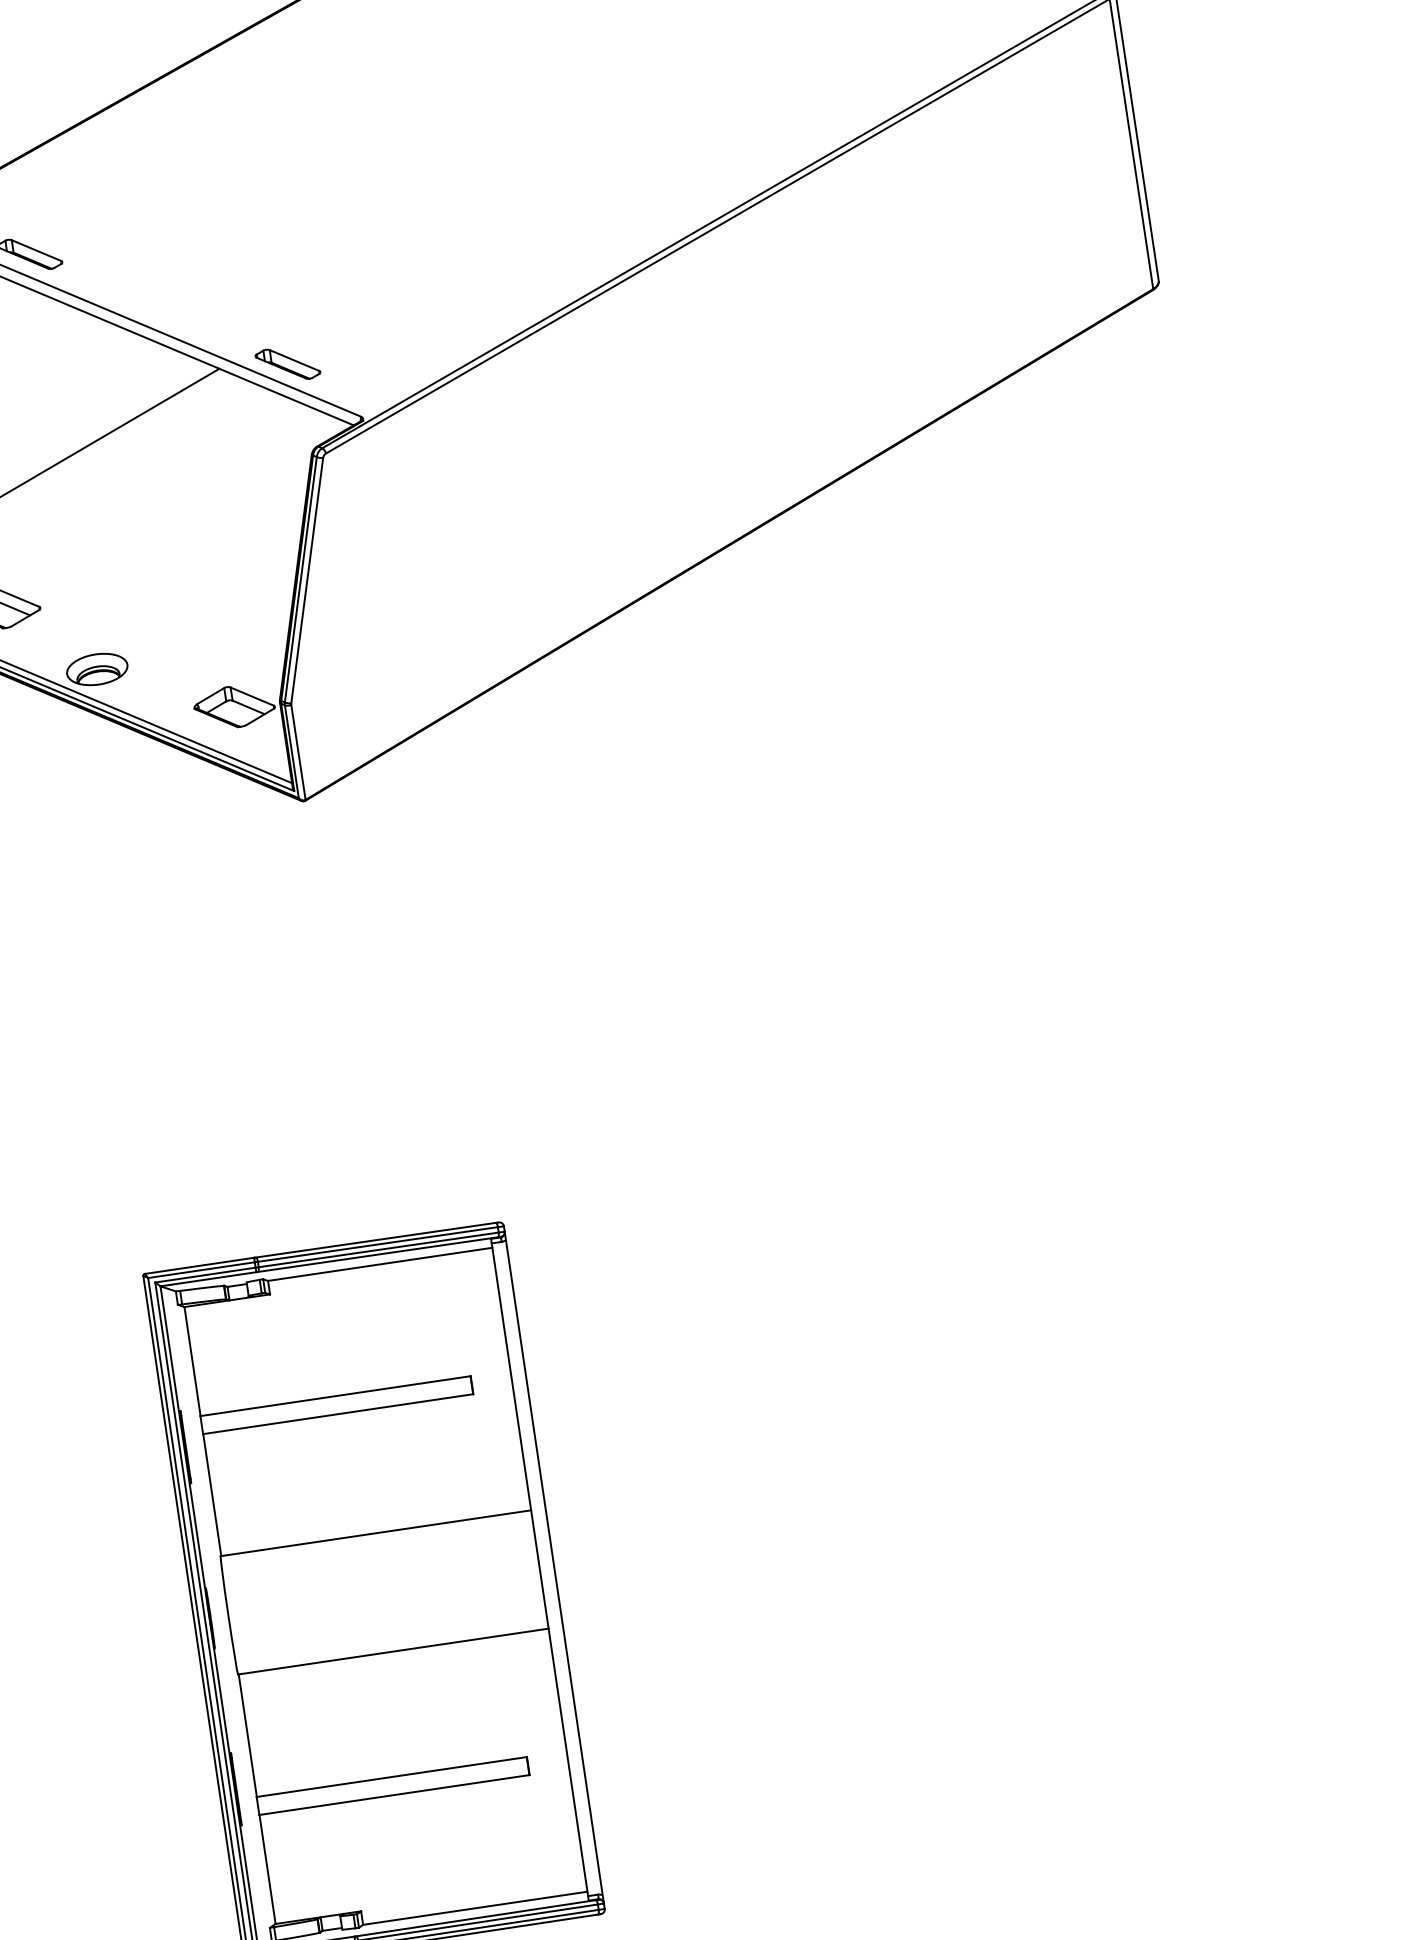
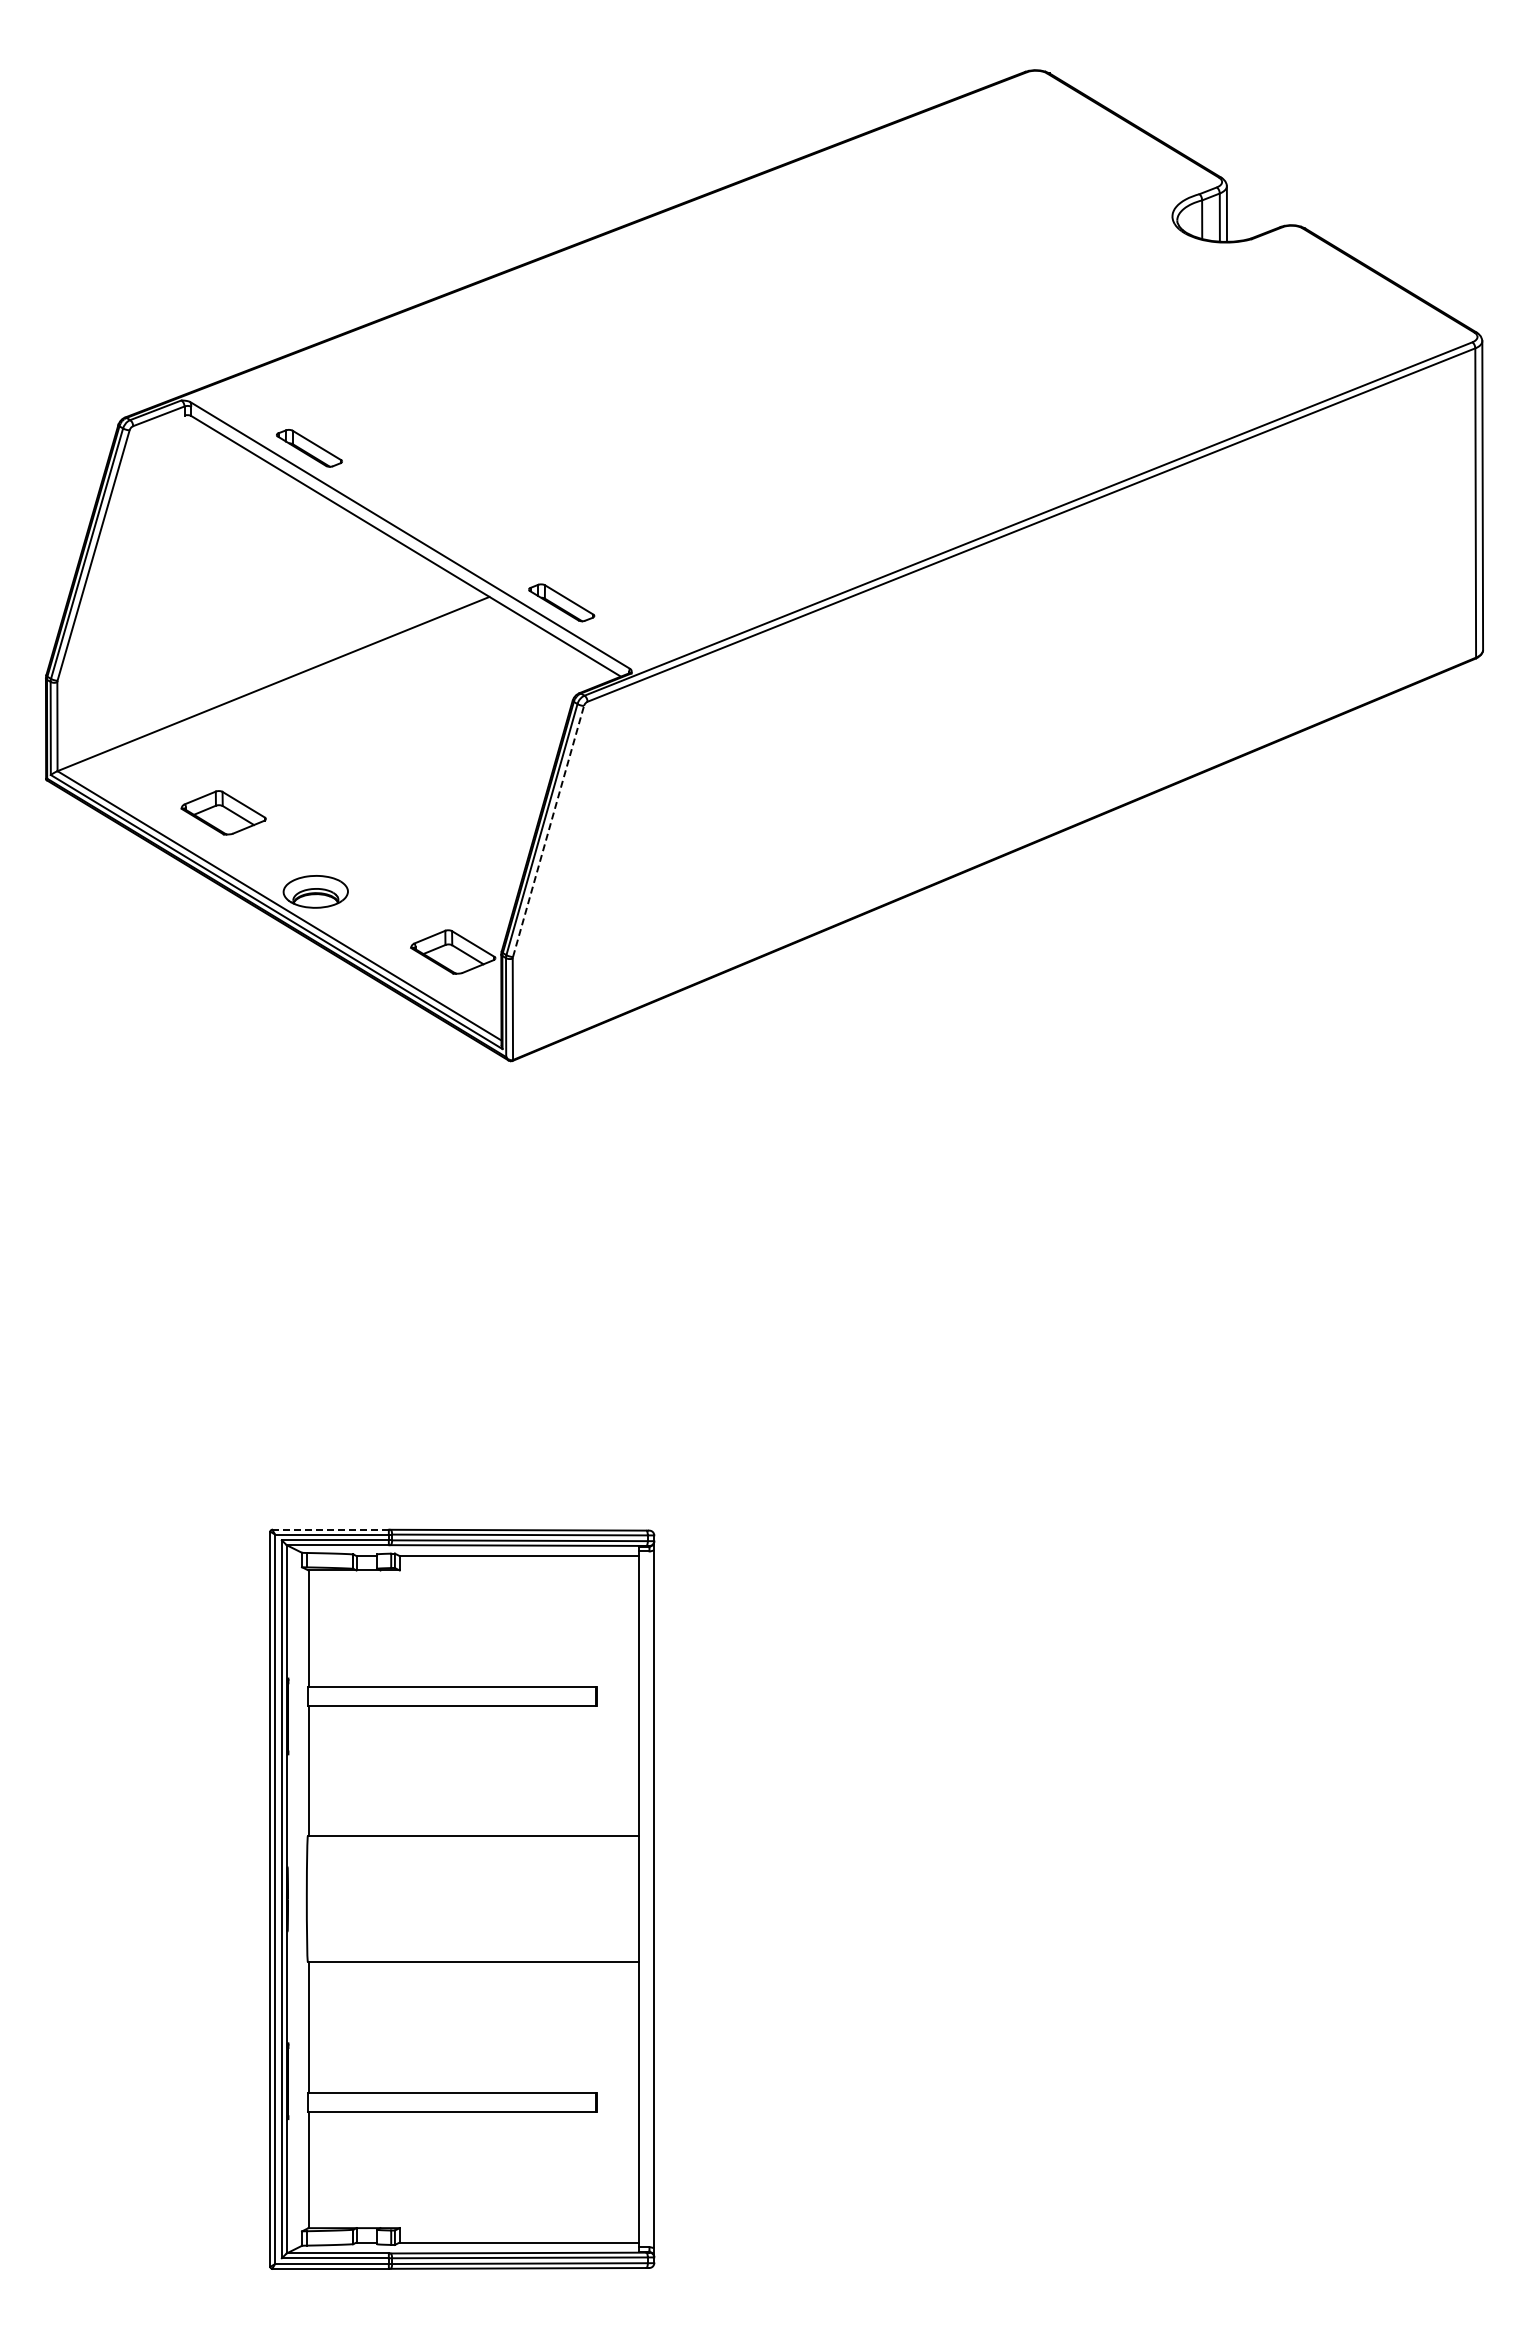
line: (307, 579) -> (548, 830), solid -> dashed
line: (199, 1265) -> (330, 1529), solid -> dashed

